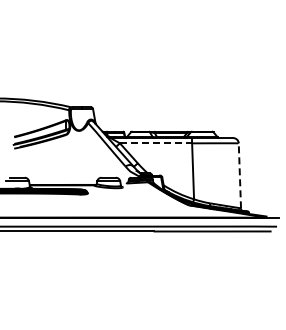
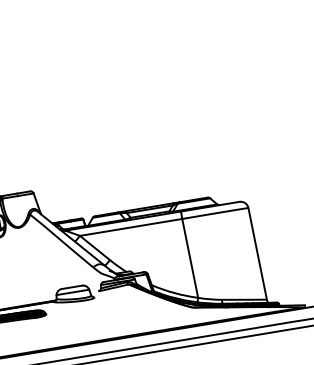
line: (156, 143) -> (131, 227), dashed -> solid
line: (239, 175) -> (257, 253), dashed -> solid

